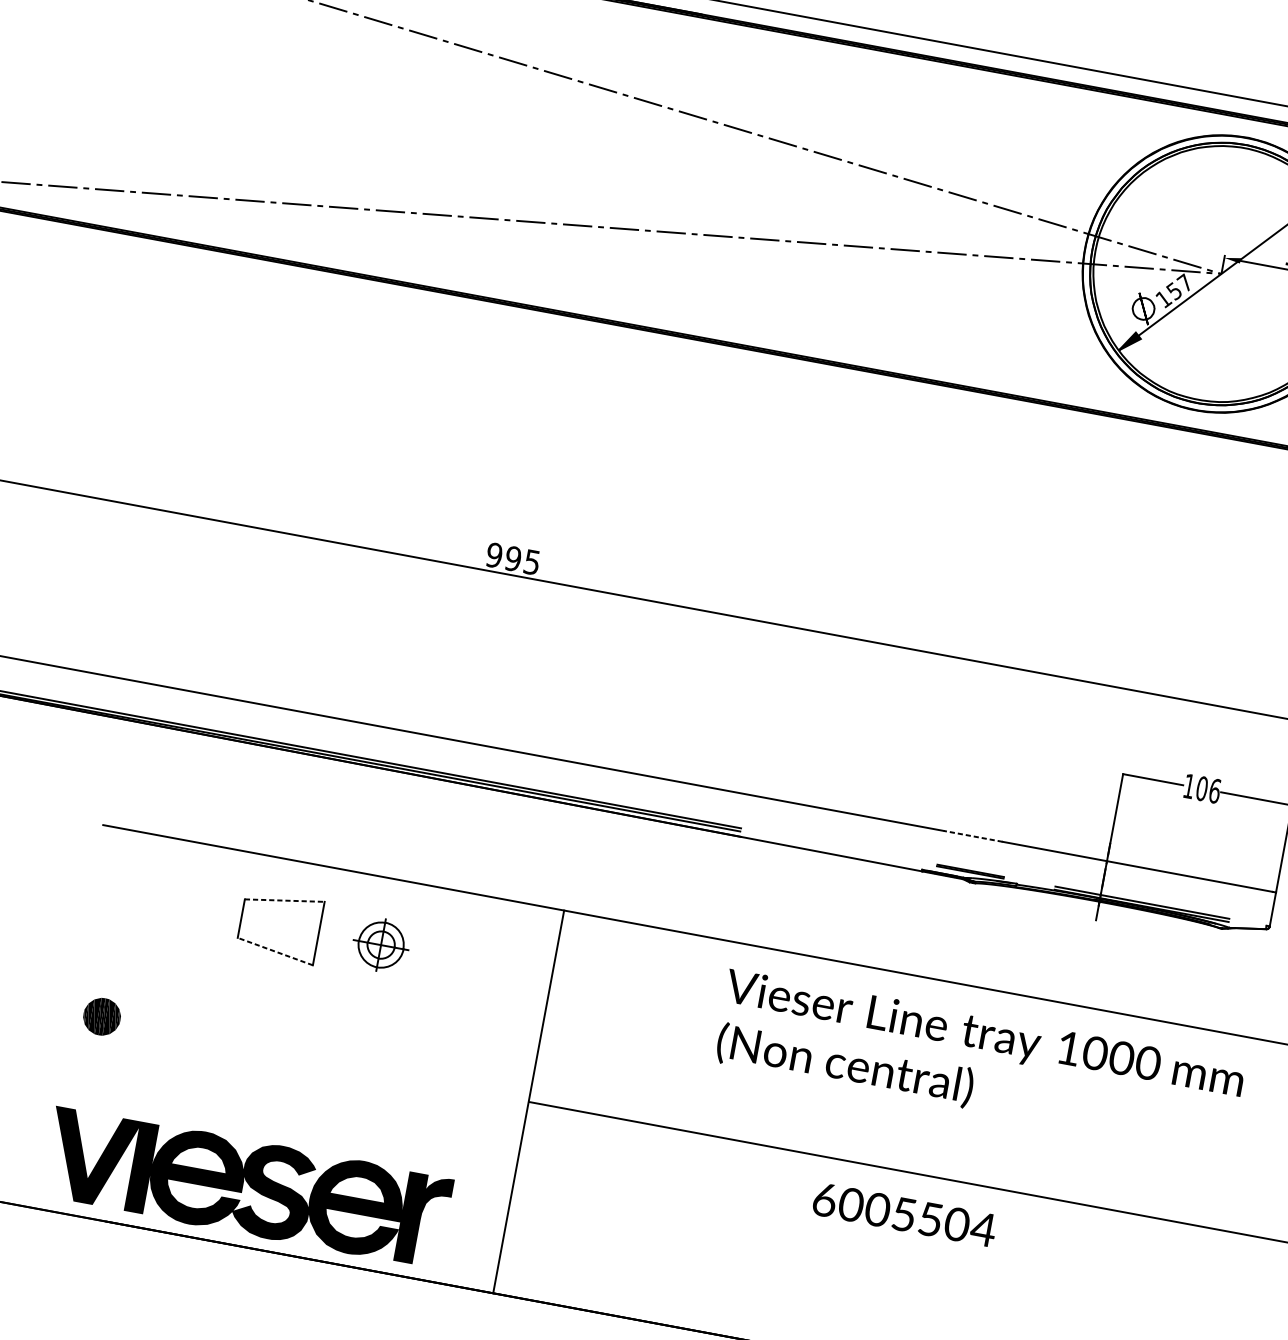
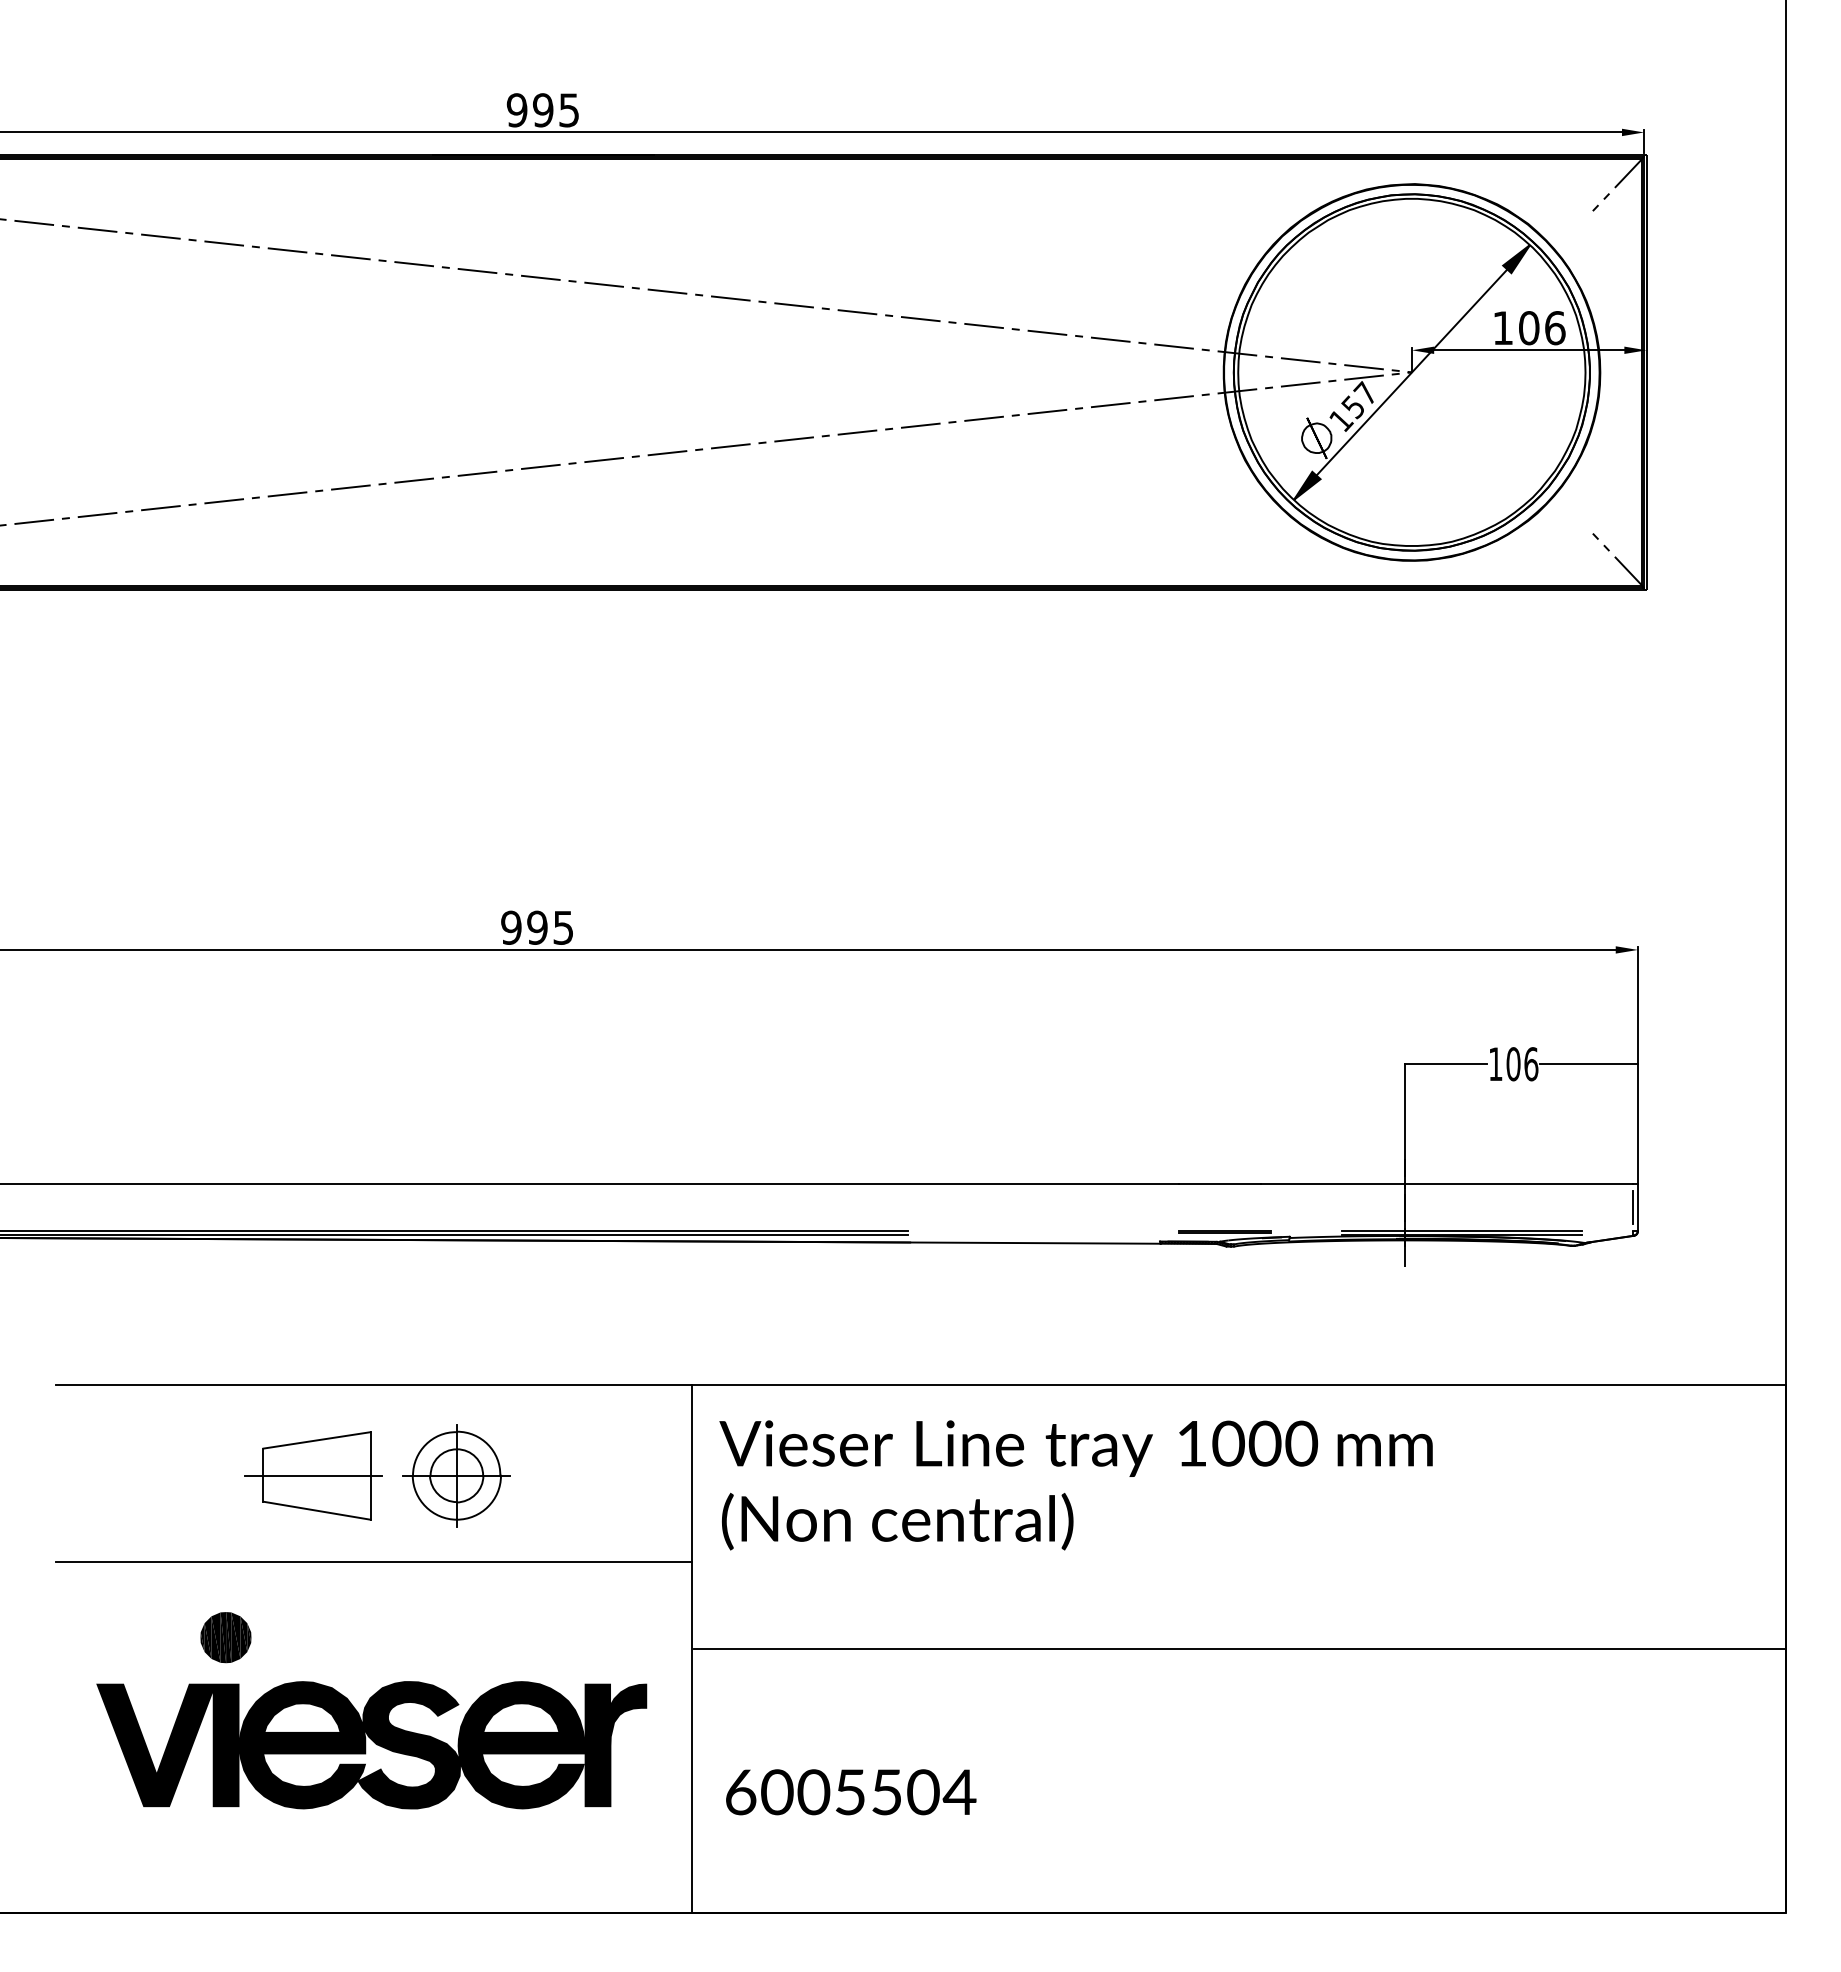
line: (972, 836) -> (1219, 1184), dashed -> solid
line: (285, 900) -> (317, 1440), dashed -> solid
line: (1269, 908) -> (1633, 1207), added
line: (277, 925) -> (313, 1475), added
part: (381, 944) -> (456, 1475), size x1.43
line: (274, 951) -> (316, 1510), dashed -> solid
line: (310, 996) -> (374, 1561), added
part: (101, 1016) -> (225, 1637), moved
text: (978, 1063) -> (1075, 1485), moved
part: (246, 1187) -> (371, 1745), moved
text: (905, 1214) -> (851, 1792), moved

